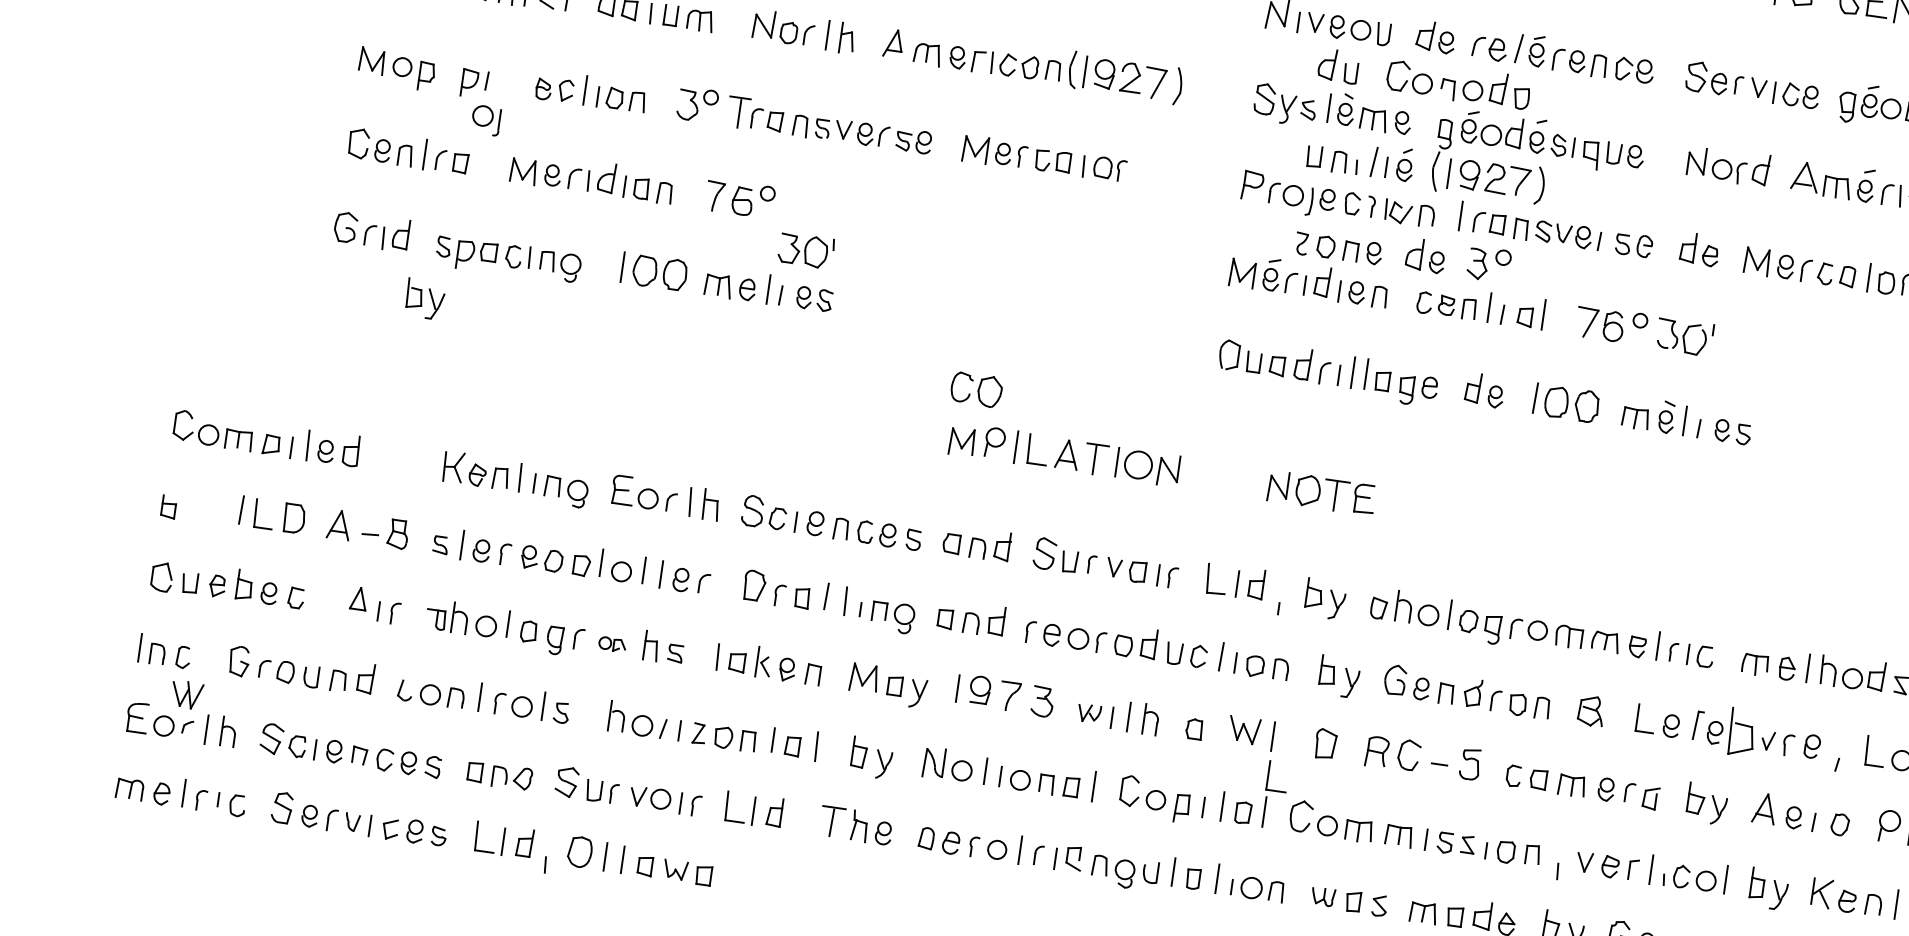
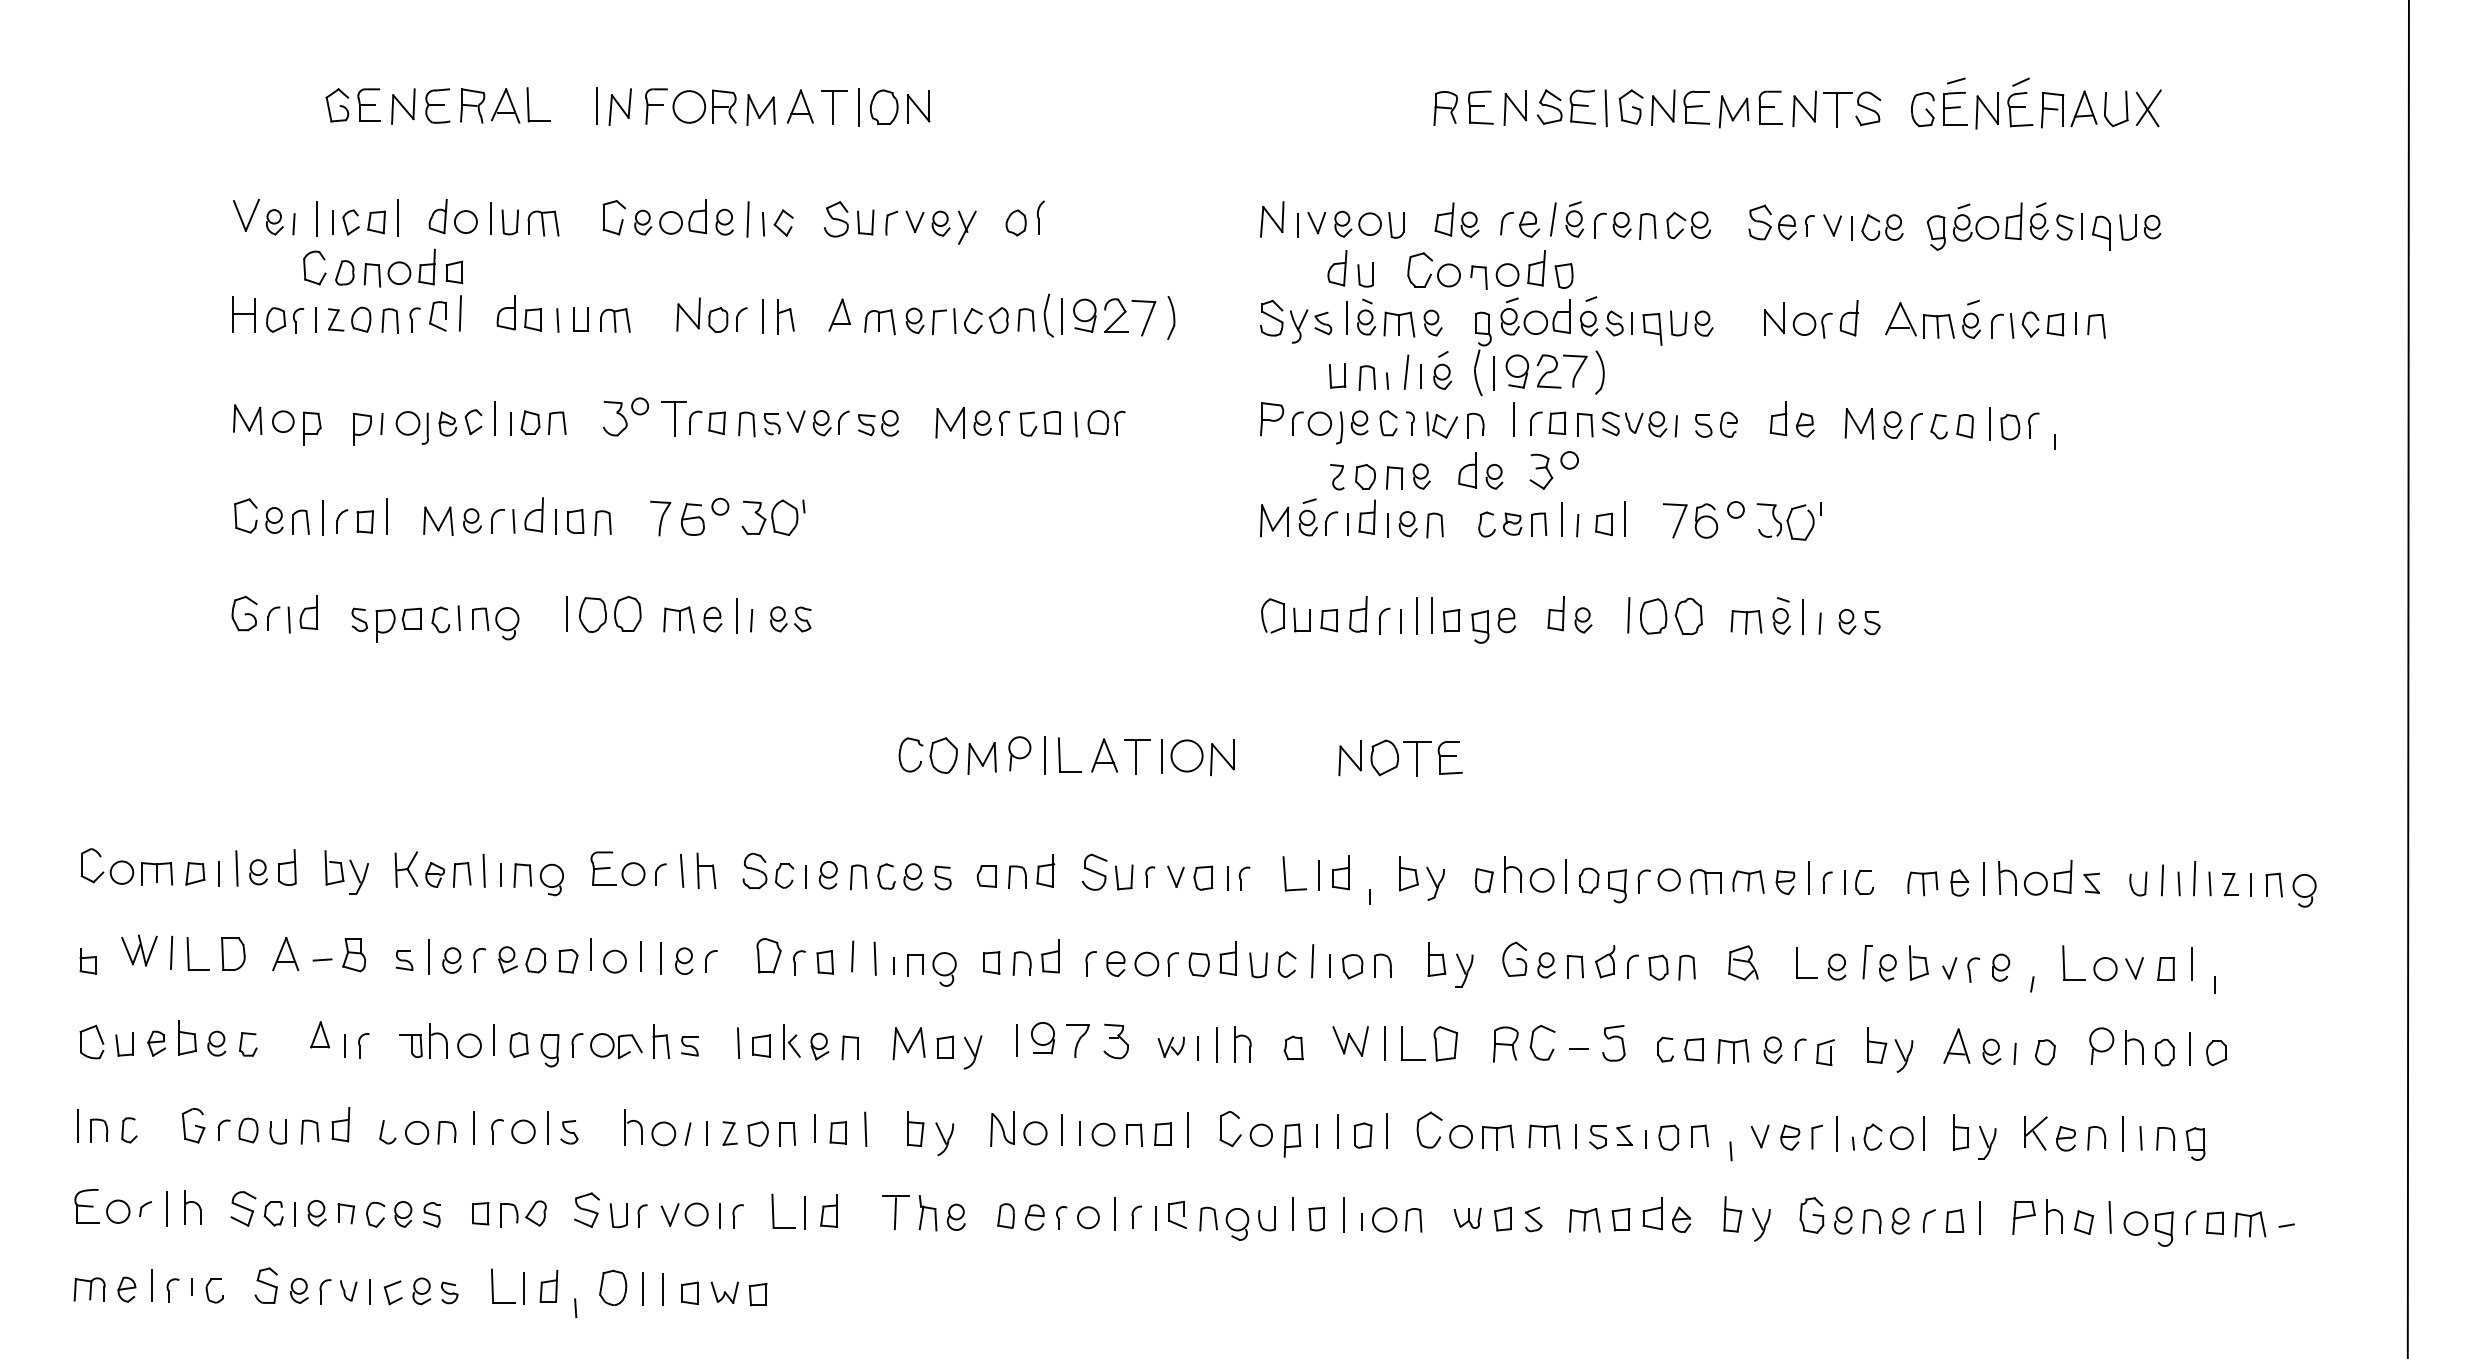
part: (485, 119) -> (411, 427), moved
line: (480, 161) -> (387, 516), added
part: (806, 250) -> (773, 517), moved
part: (424, 299) -> (346, 872), moved
part: (975, 389) -> (927, 755), moved
part: (612, 644) -> (616, 1045), size x1.67
part: (187, 694) -> (139, 950), moved
part: (1742, 732) -> (1918, 962), size x0.62
part: (1268, 775) -> (1402, 1043), moved

